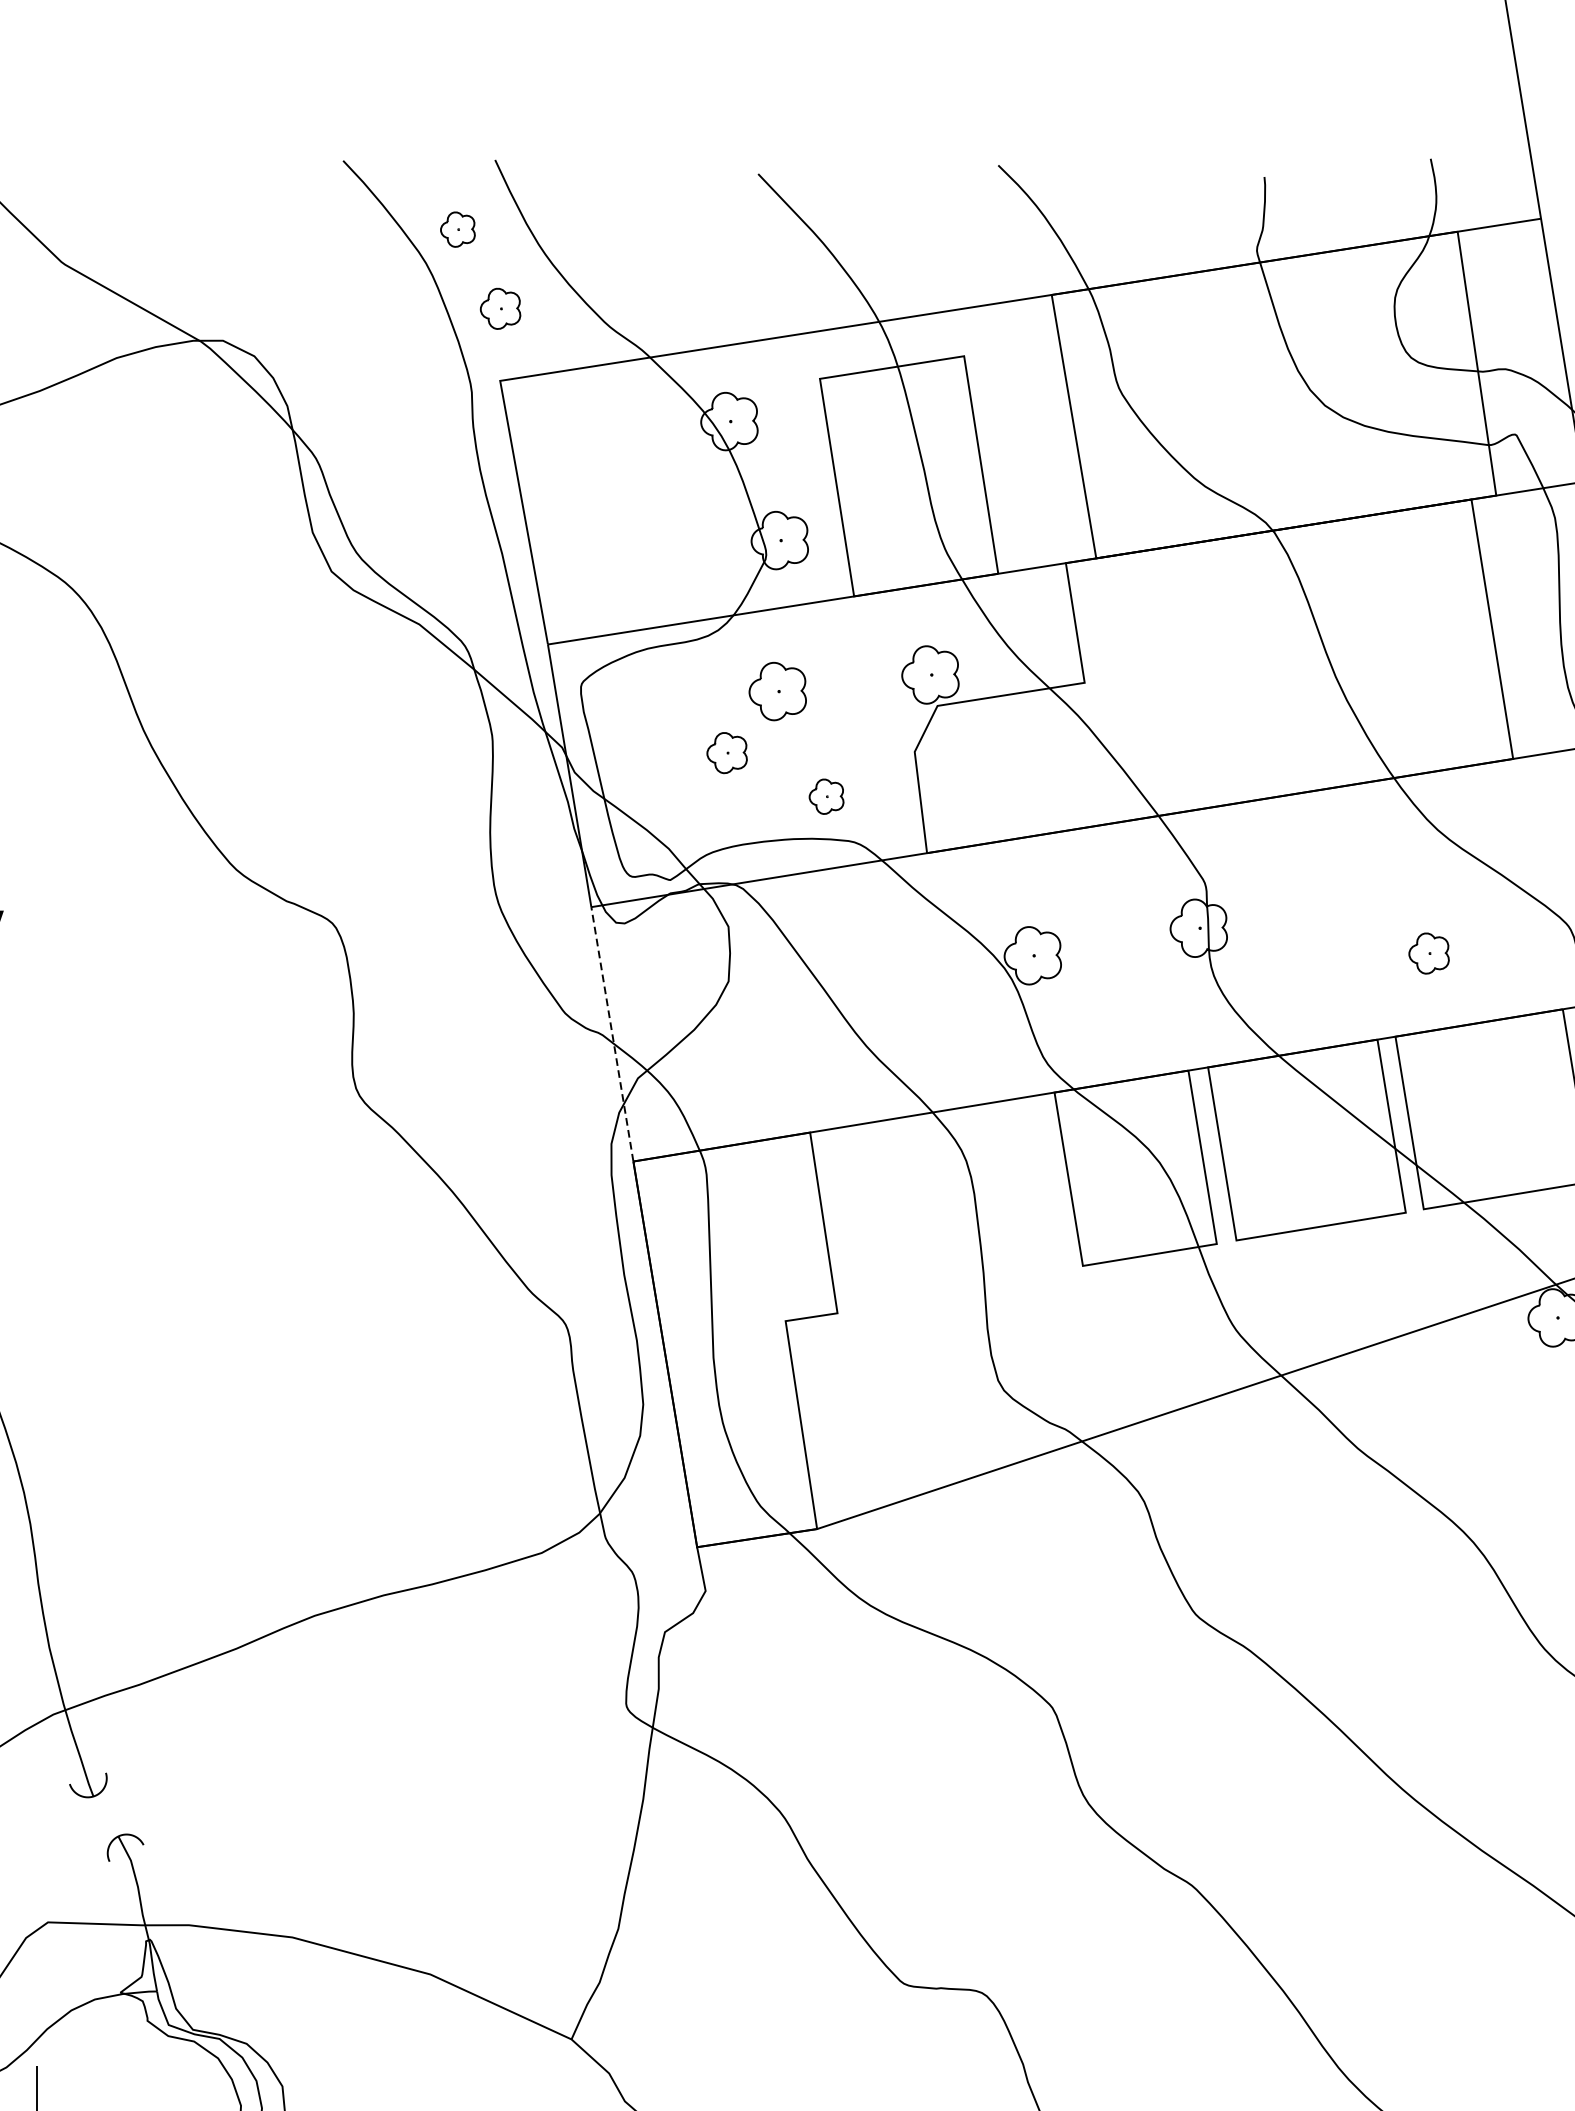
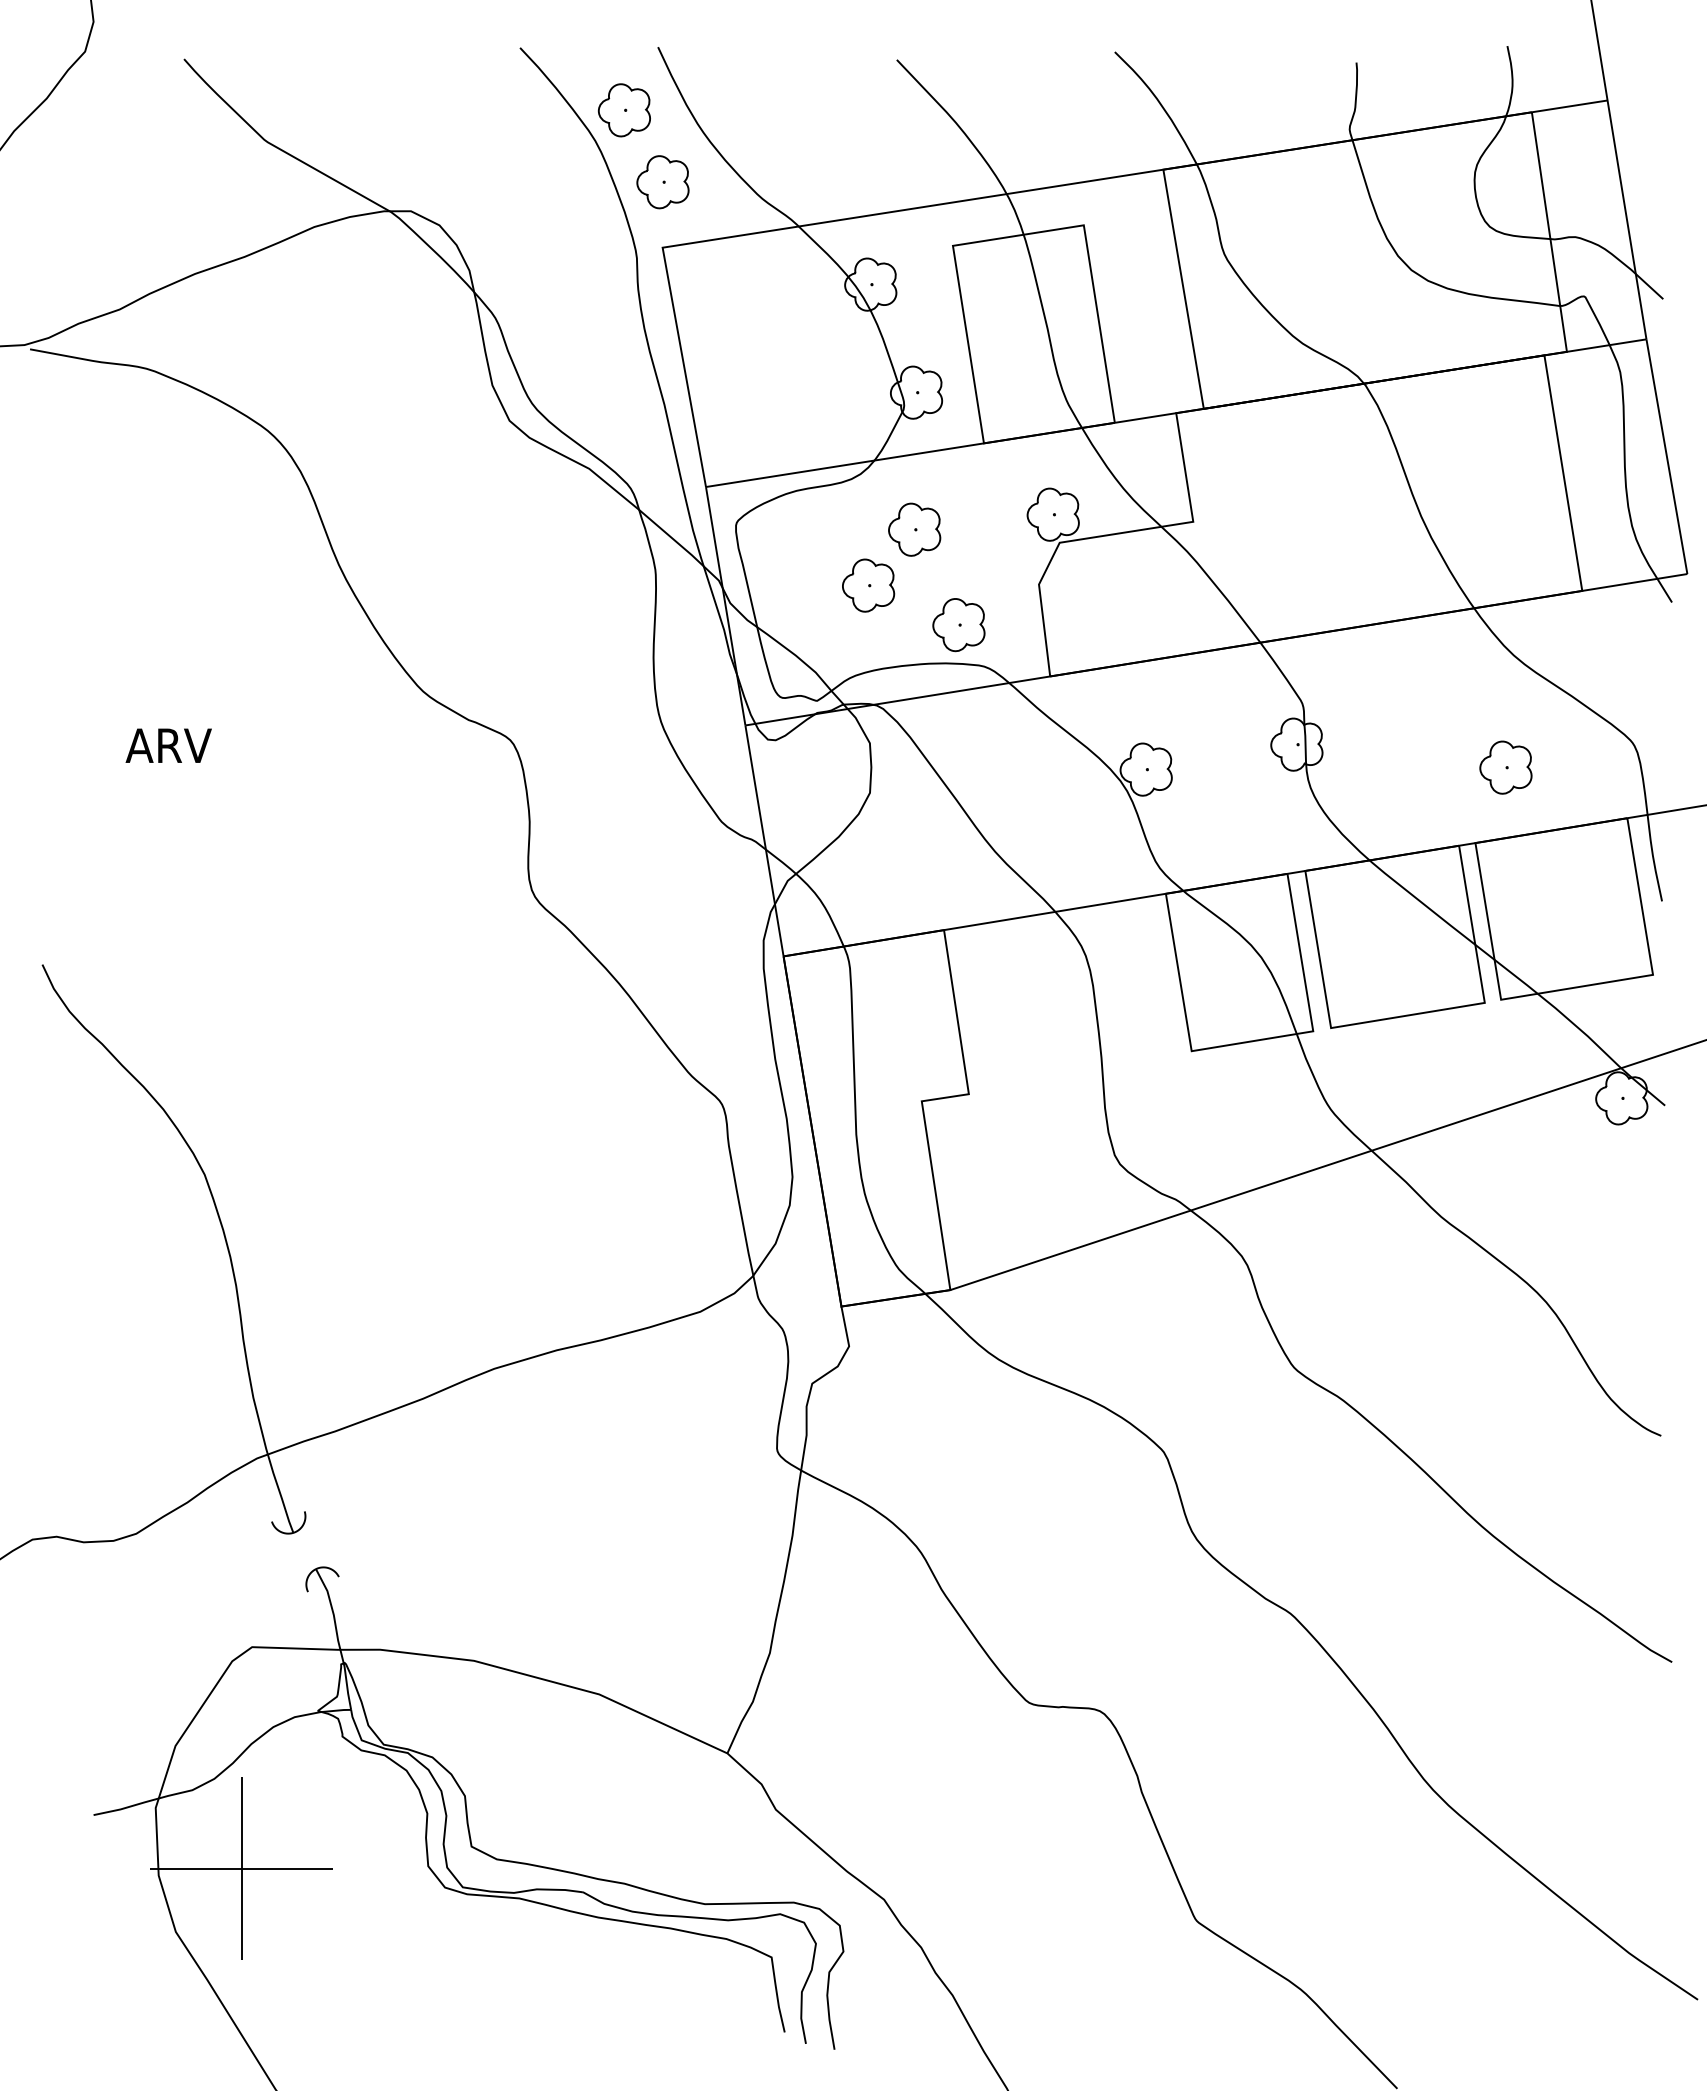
part: (457, 229) -> (623, 110), size x1.67
part: (500, 309) -> (662, 182), size x1.43
part: (726, 752) -> (868, 585), size x1.43
part: (826, 797) -> (958, 625), size x1.67
part: (1428, 953) -> (1505, 767), size x1.43
line: (612, 1033) -> (764, 840), dashed -> solid

